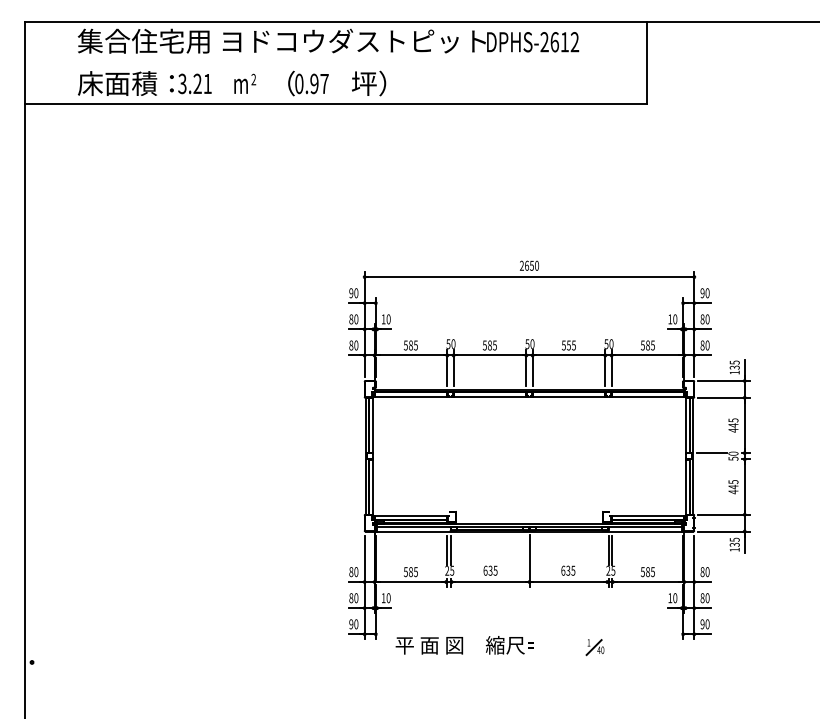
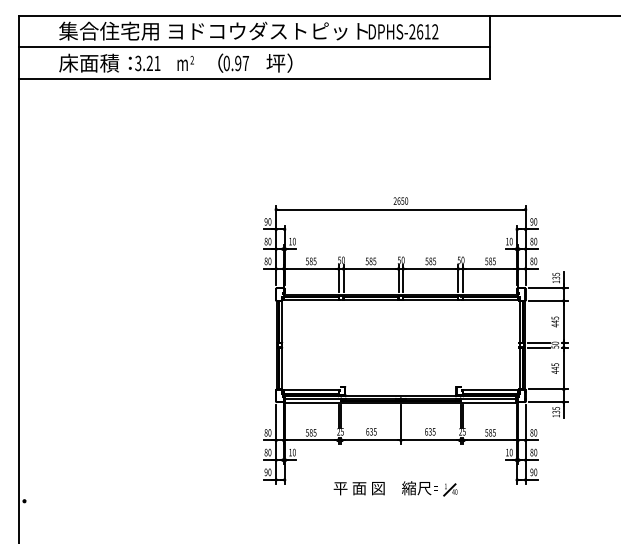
line: (335, 61) -> (254, 46), added
text: (568, 344) -> (430, 260), 555 -> 585
line: (712, 459) -> (539, 347), added
text: (464, 645) -> (385, 488), moved

